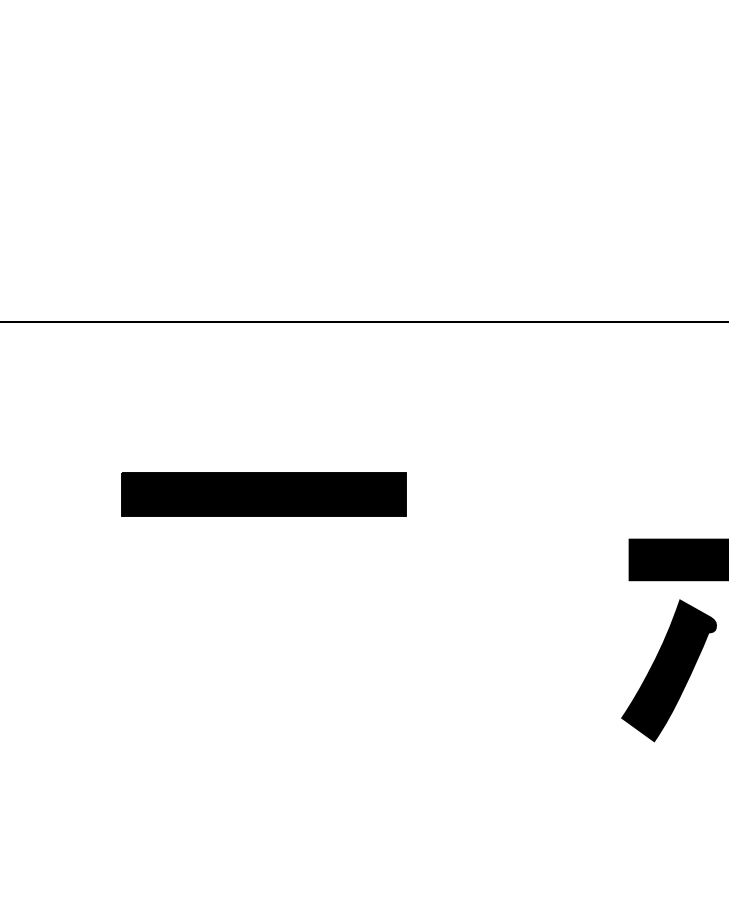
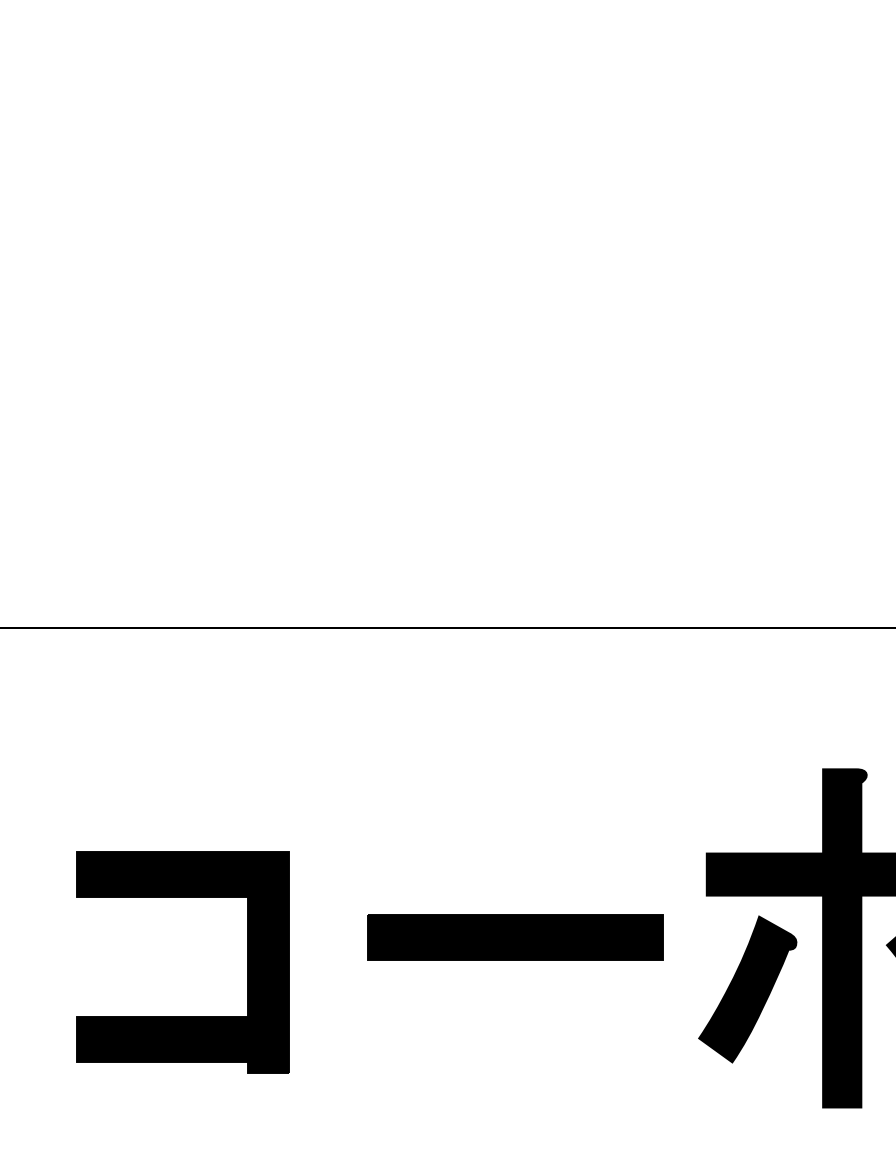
part: (263, 494) -> (515, 937), moved
part: (123, 696) -> (182, 1016), added

